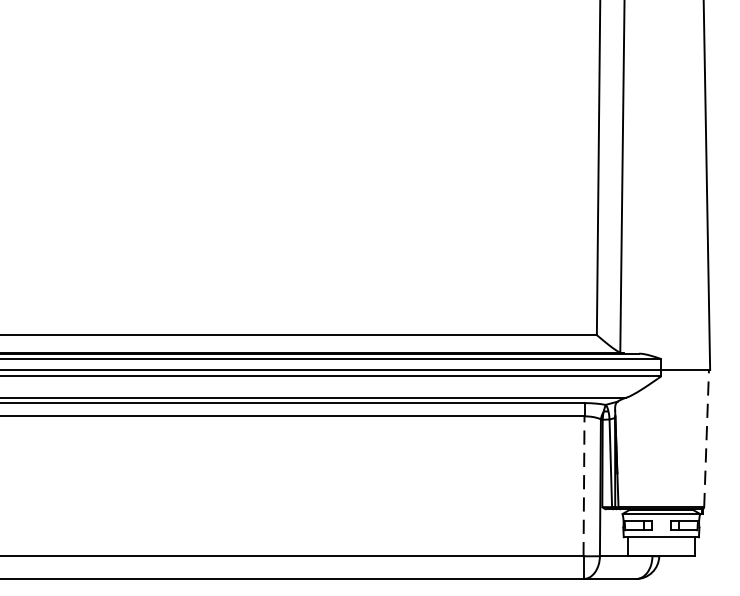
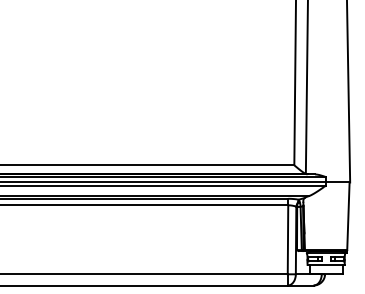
line: (706, 438) -> (348, 216), dashed -> solid
line: (585, 485) -> (288, 239), dashed -> solid

